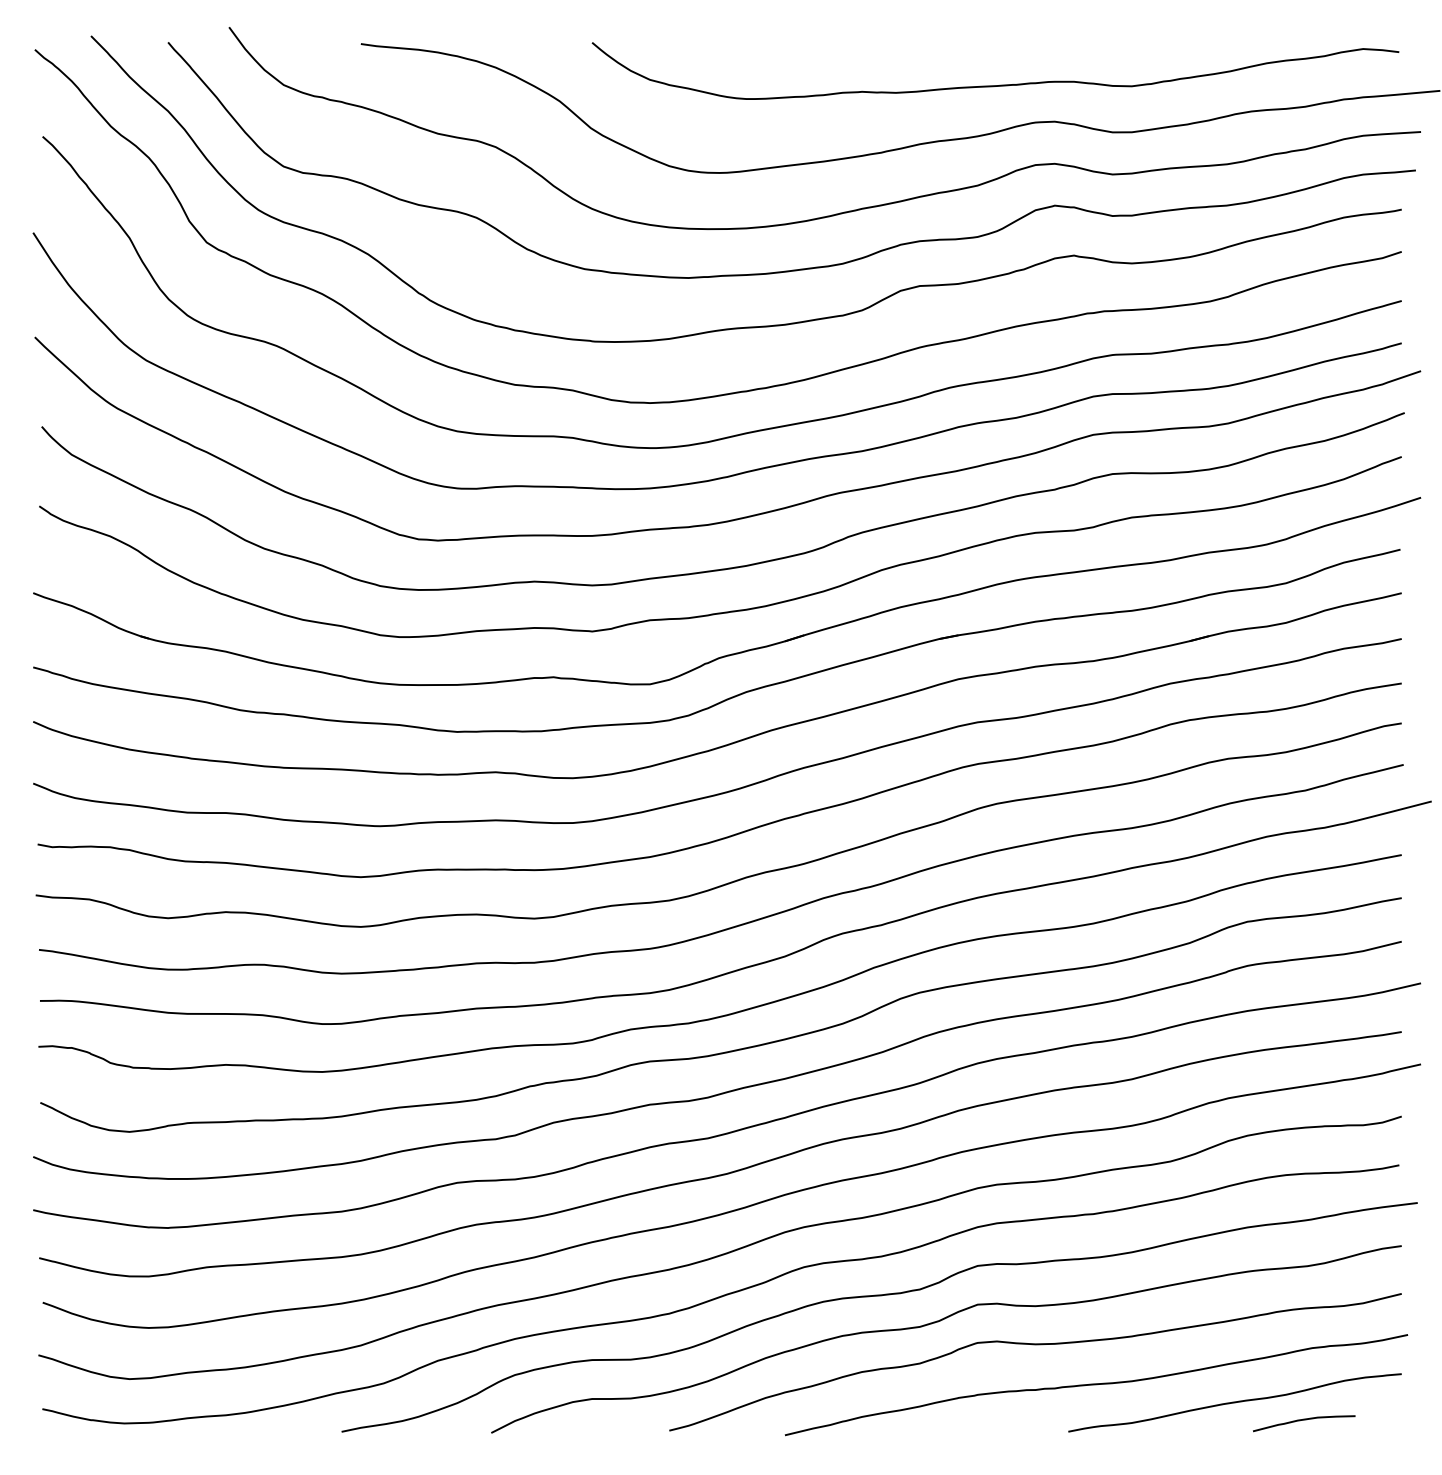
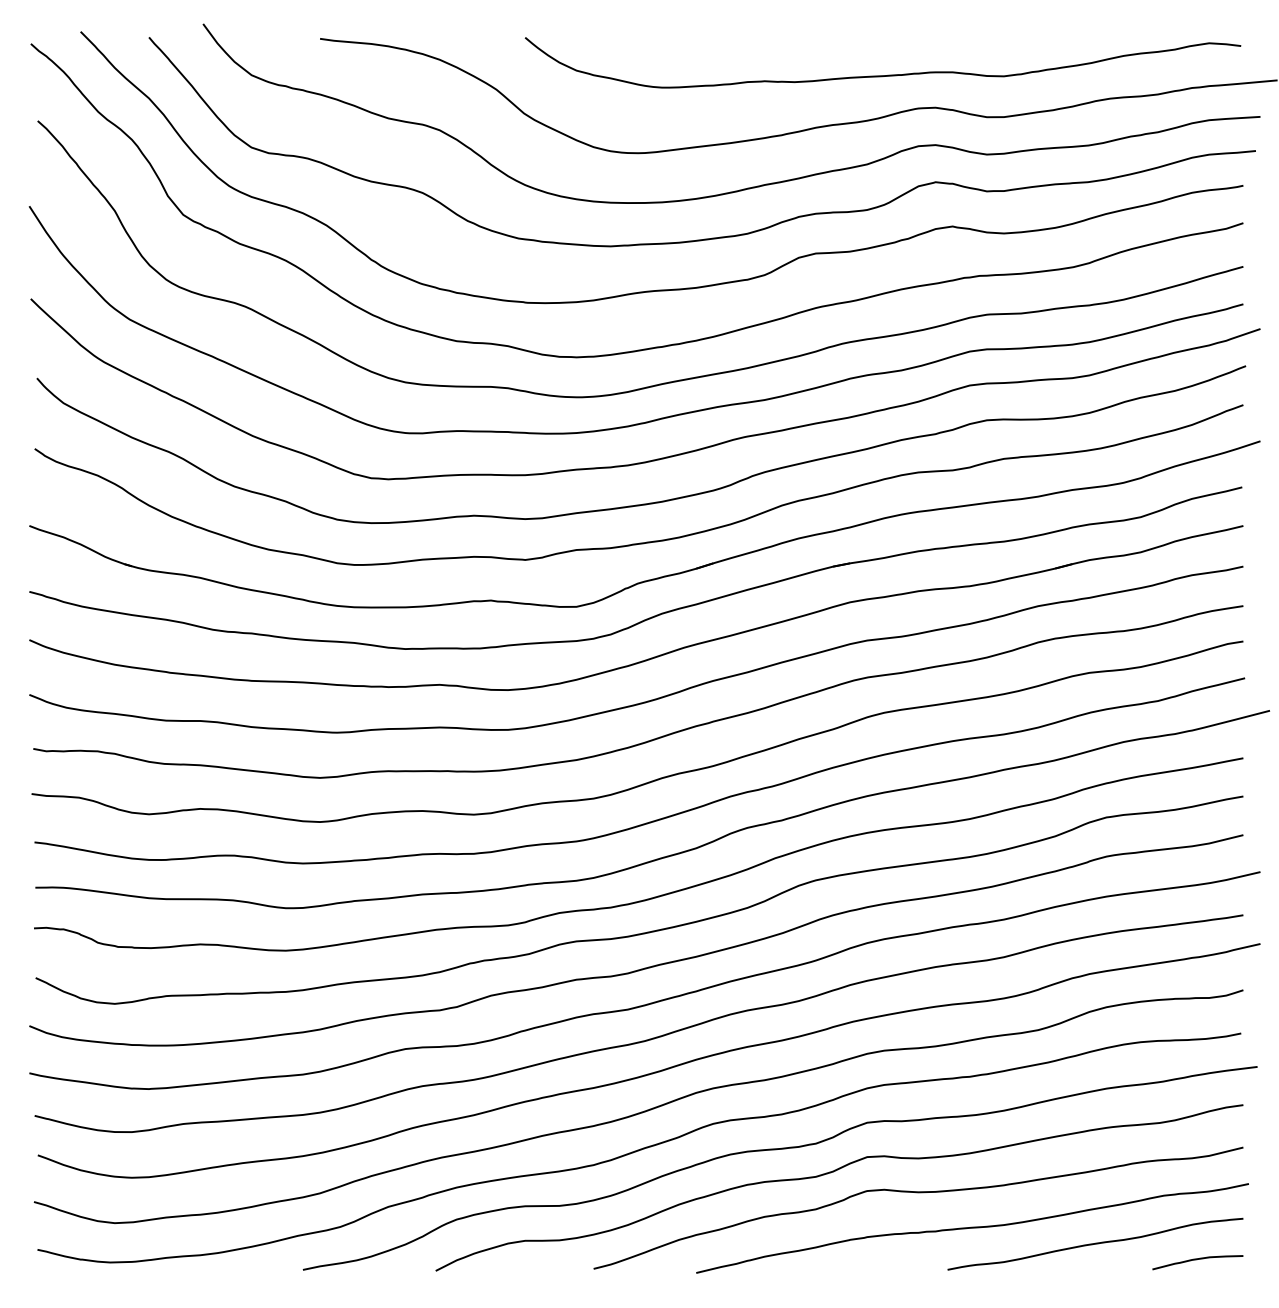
curve: (1302, 1421) -> (1196, 1260), moved

